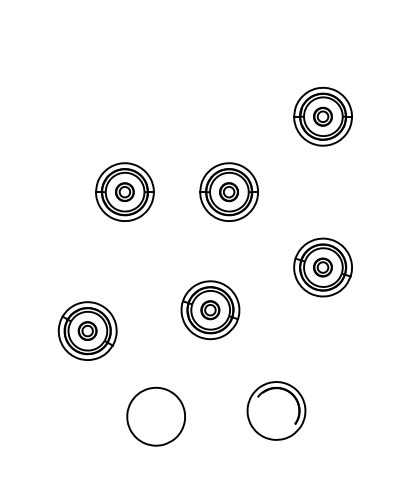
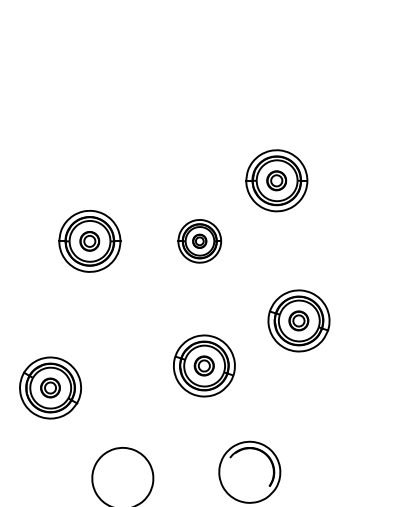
part: (322, 116) -> (276, 180), moved
part: (228, 191) -> (199, 240), size x0.7
part: (210, 310) -> (204, 366), moved

